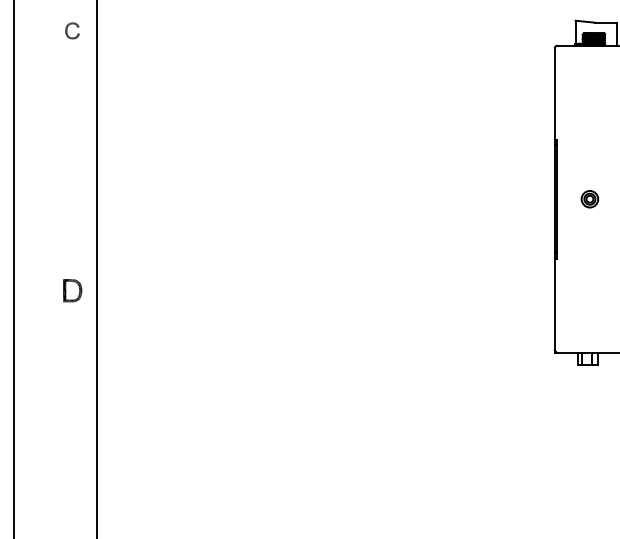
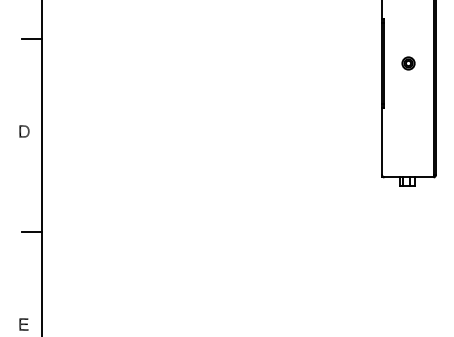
line: (82, 166) -> (31, 39), added
part: (72, 290) -> (24, 131), size x0.71
line: (82, 425) -> (31, 231), added

